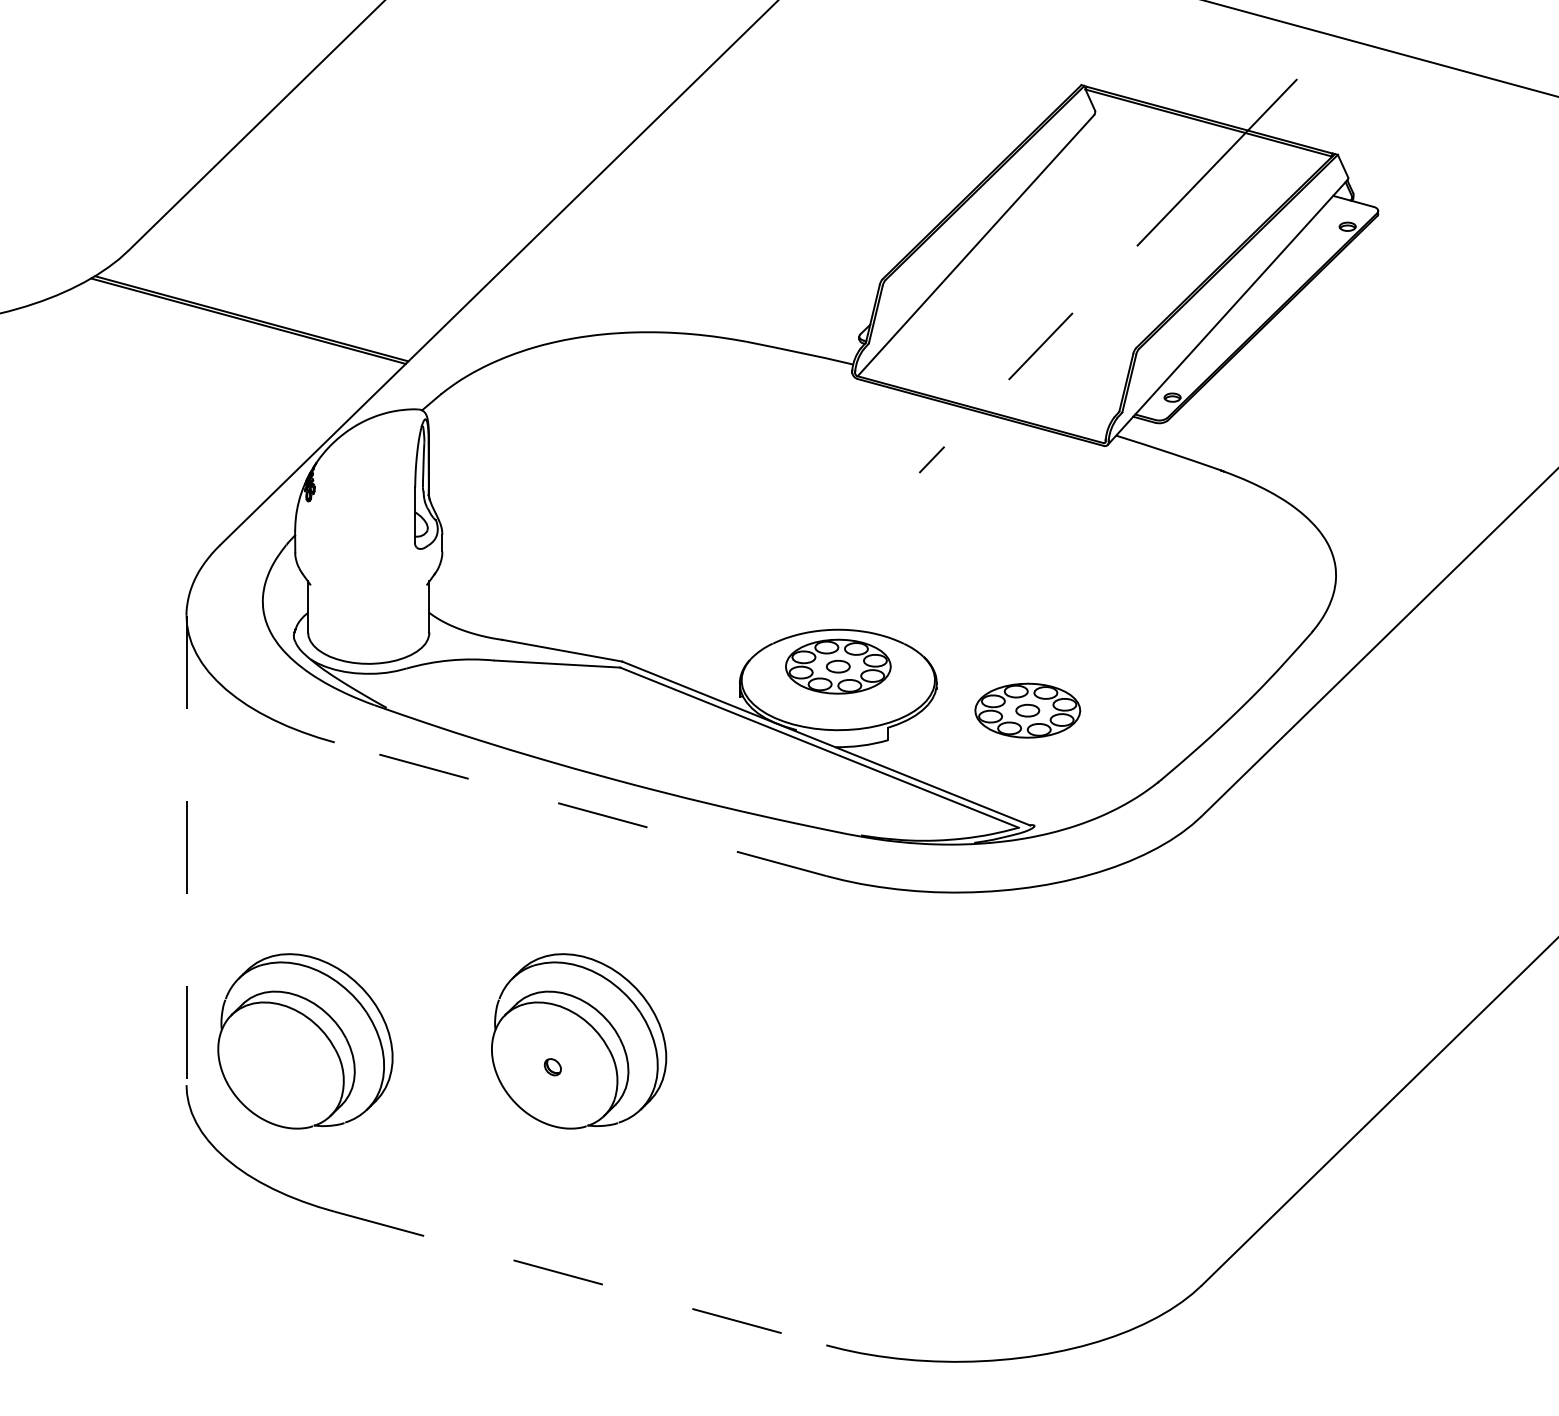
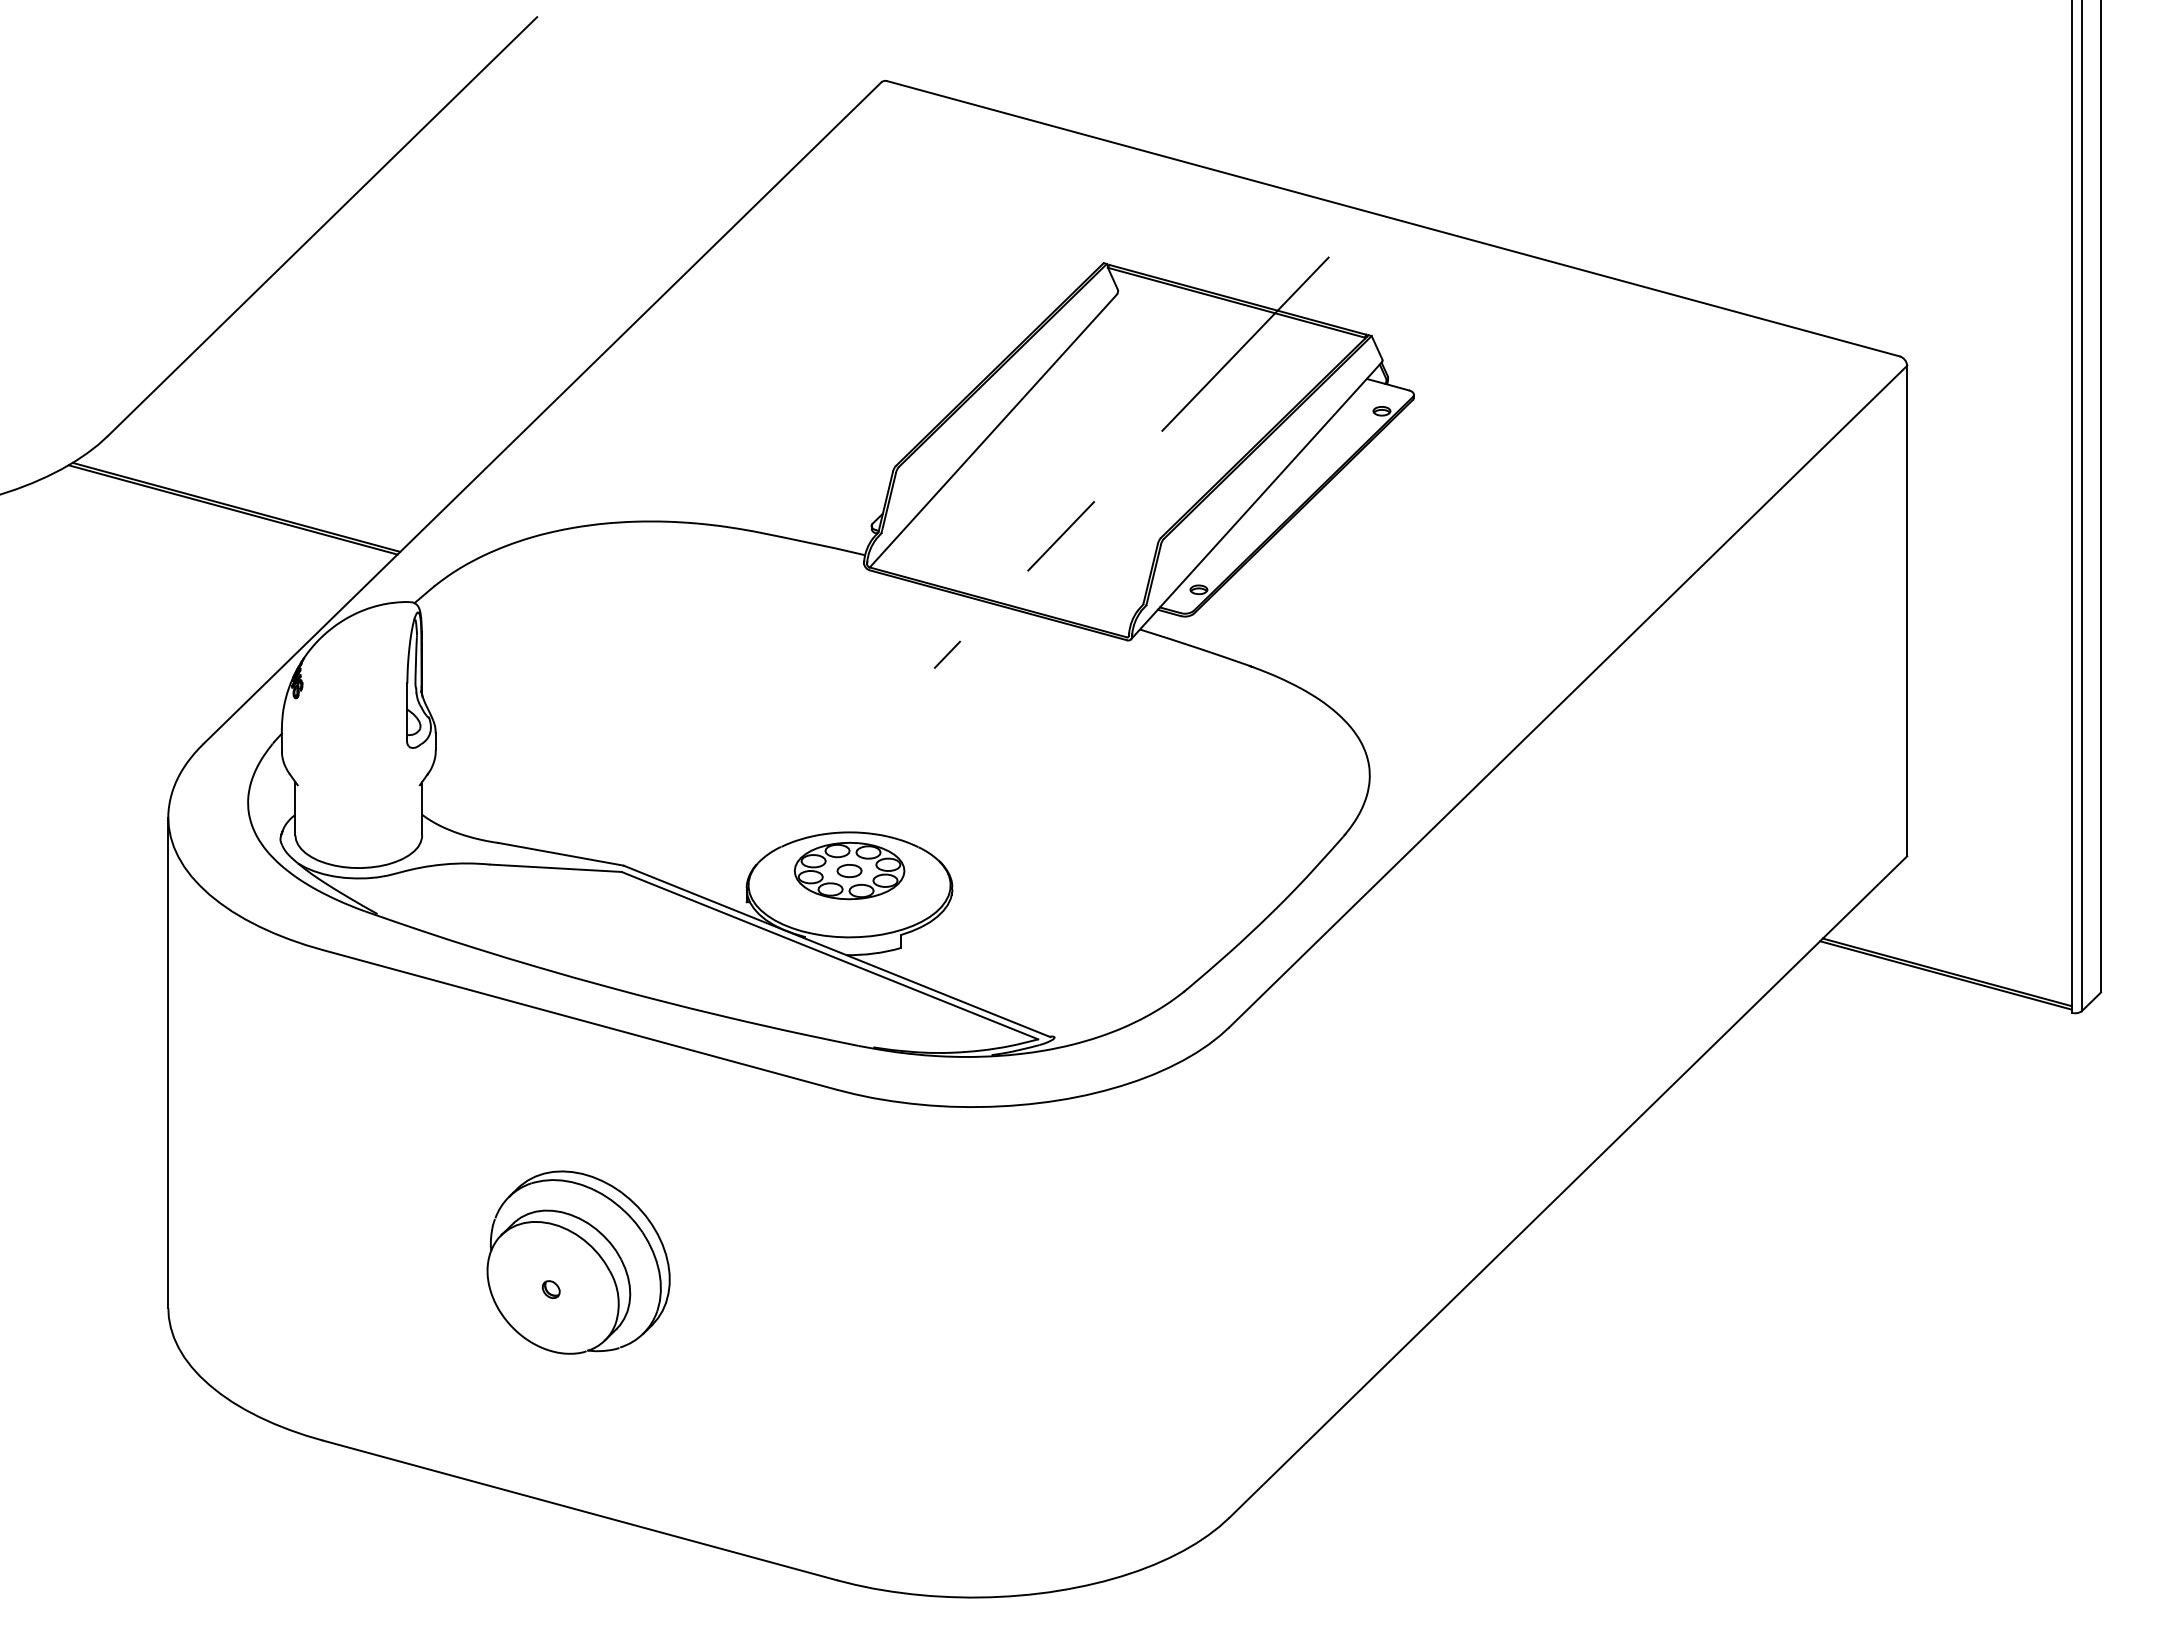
part: (1027, 710) -> (1047, 916), removed
line: (579, 808) -> (579, 1019), dashed -> solid
line: (186, 850) -> (168, 1063), dashed -> solid
part: (305, 1041) -> (292, 1262), removed
line: (580, 1278) -> (580, 1510), dashed -> solid

